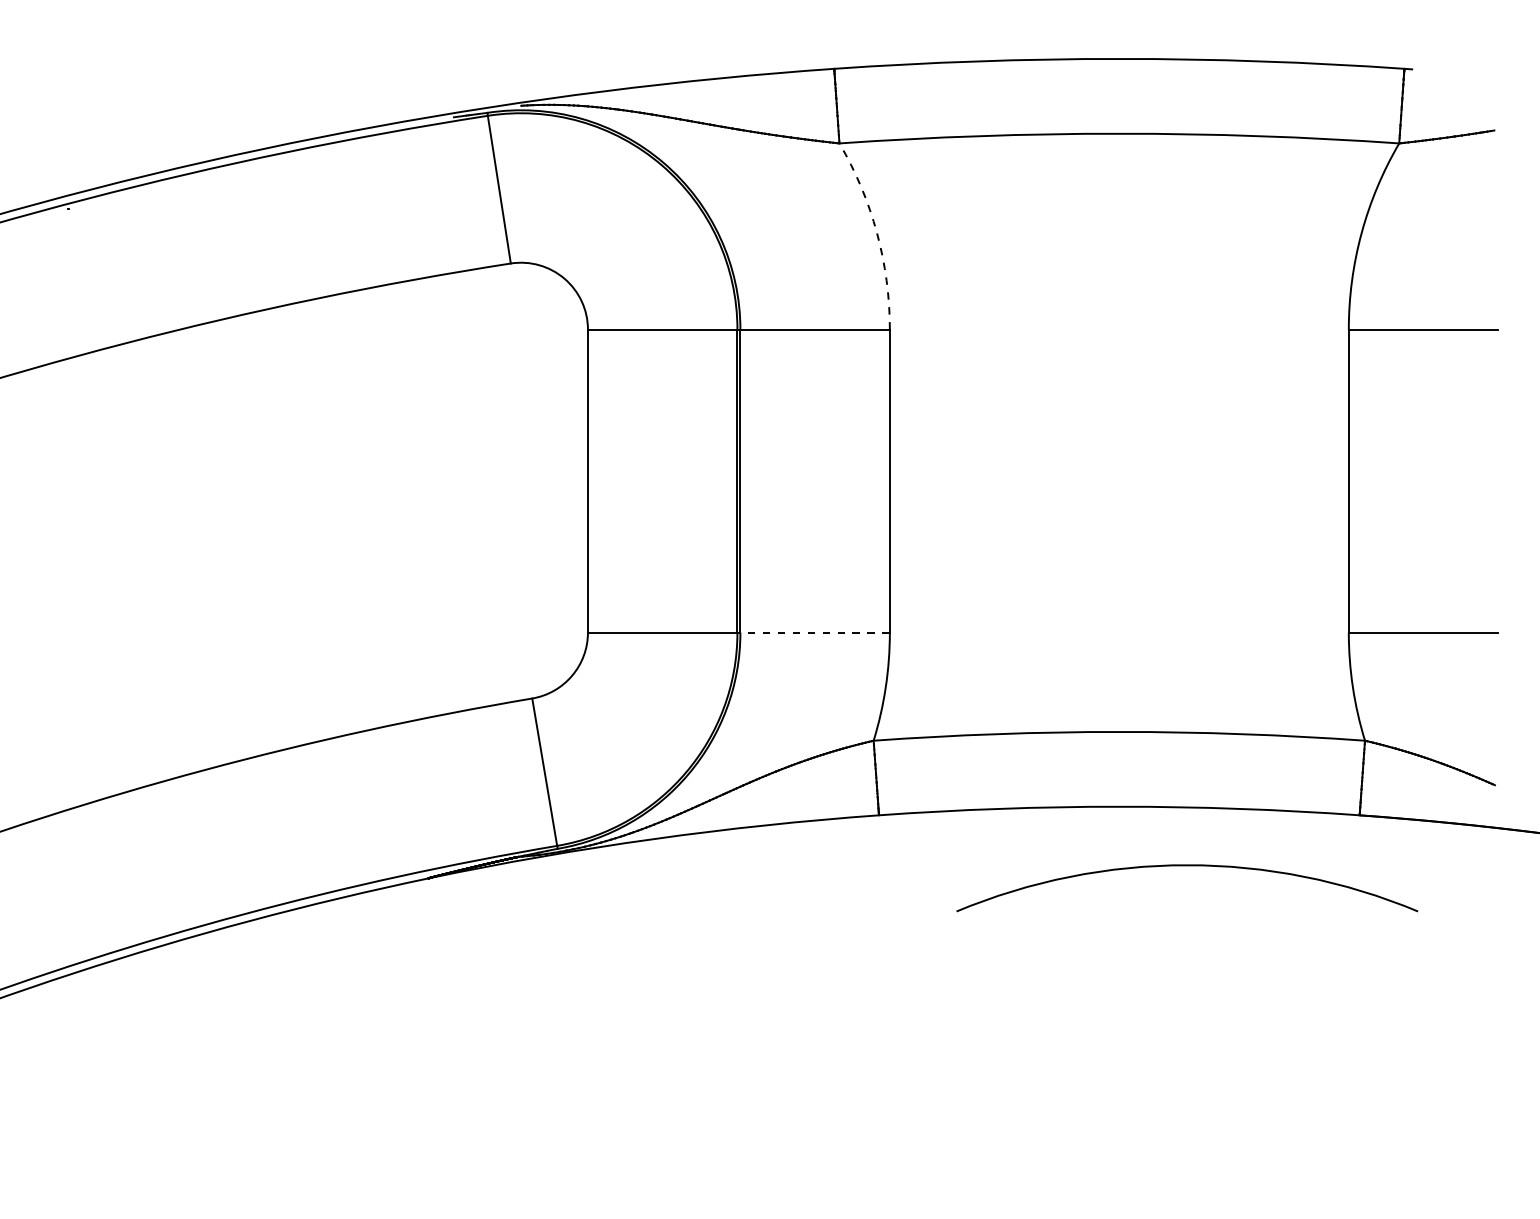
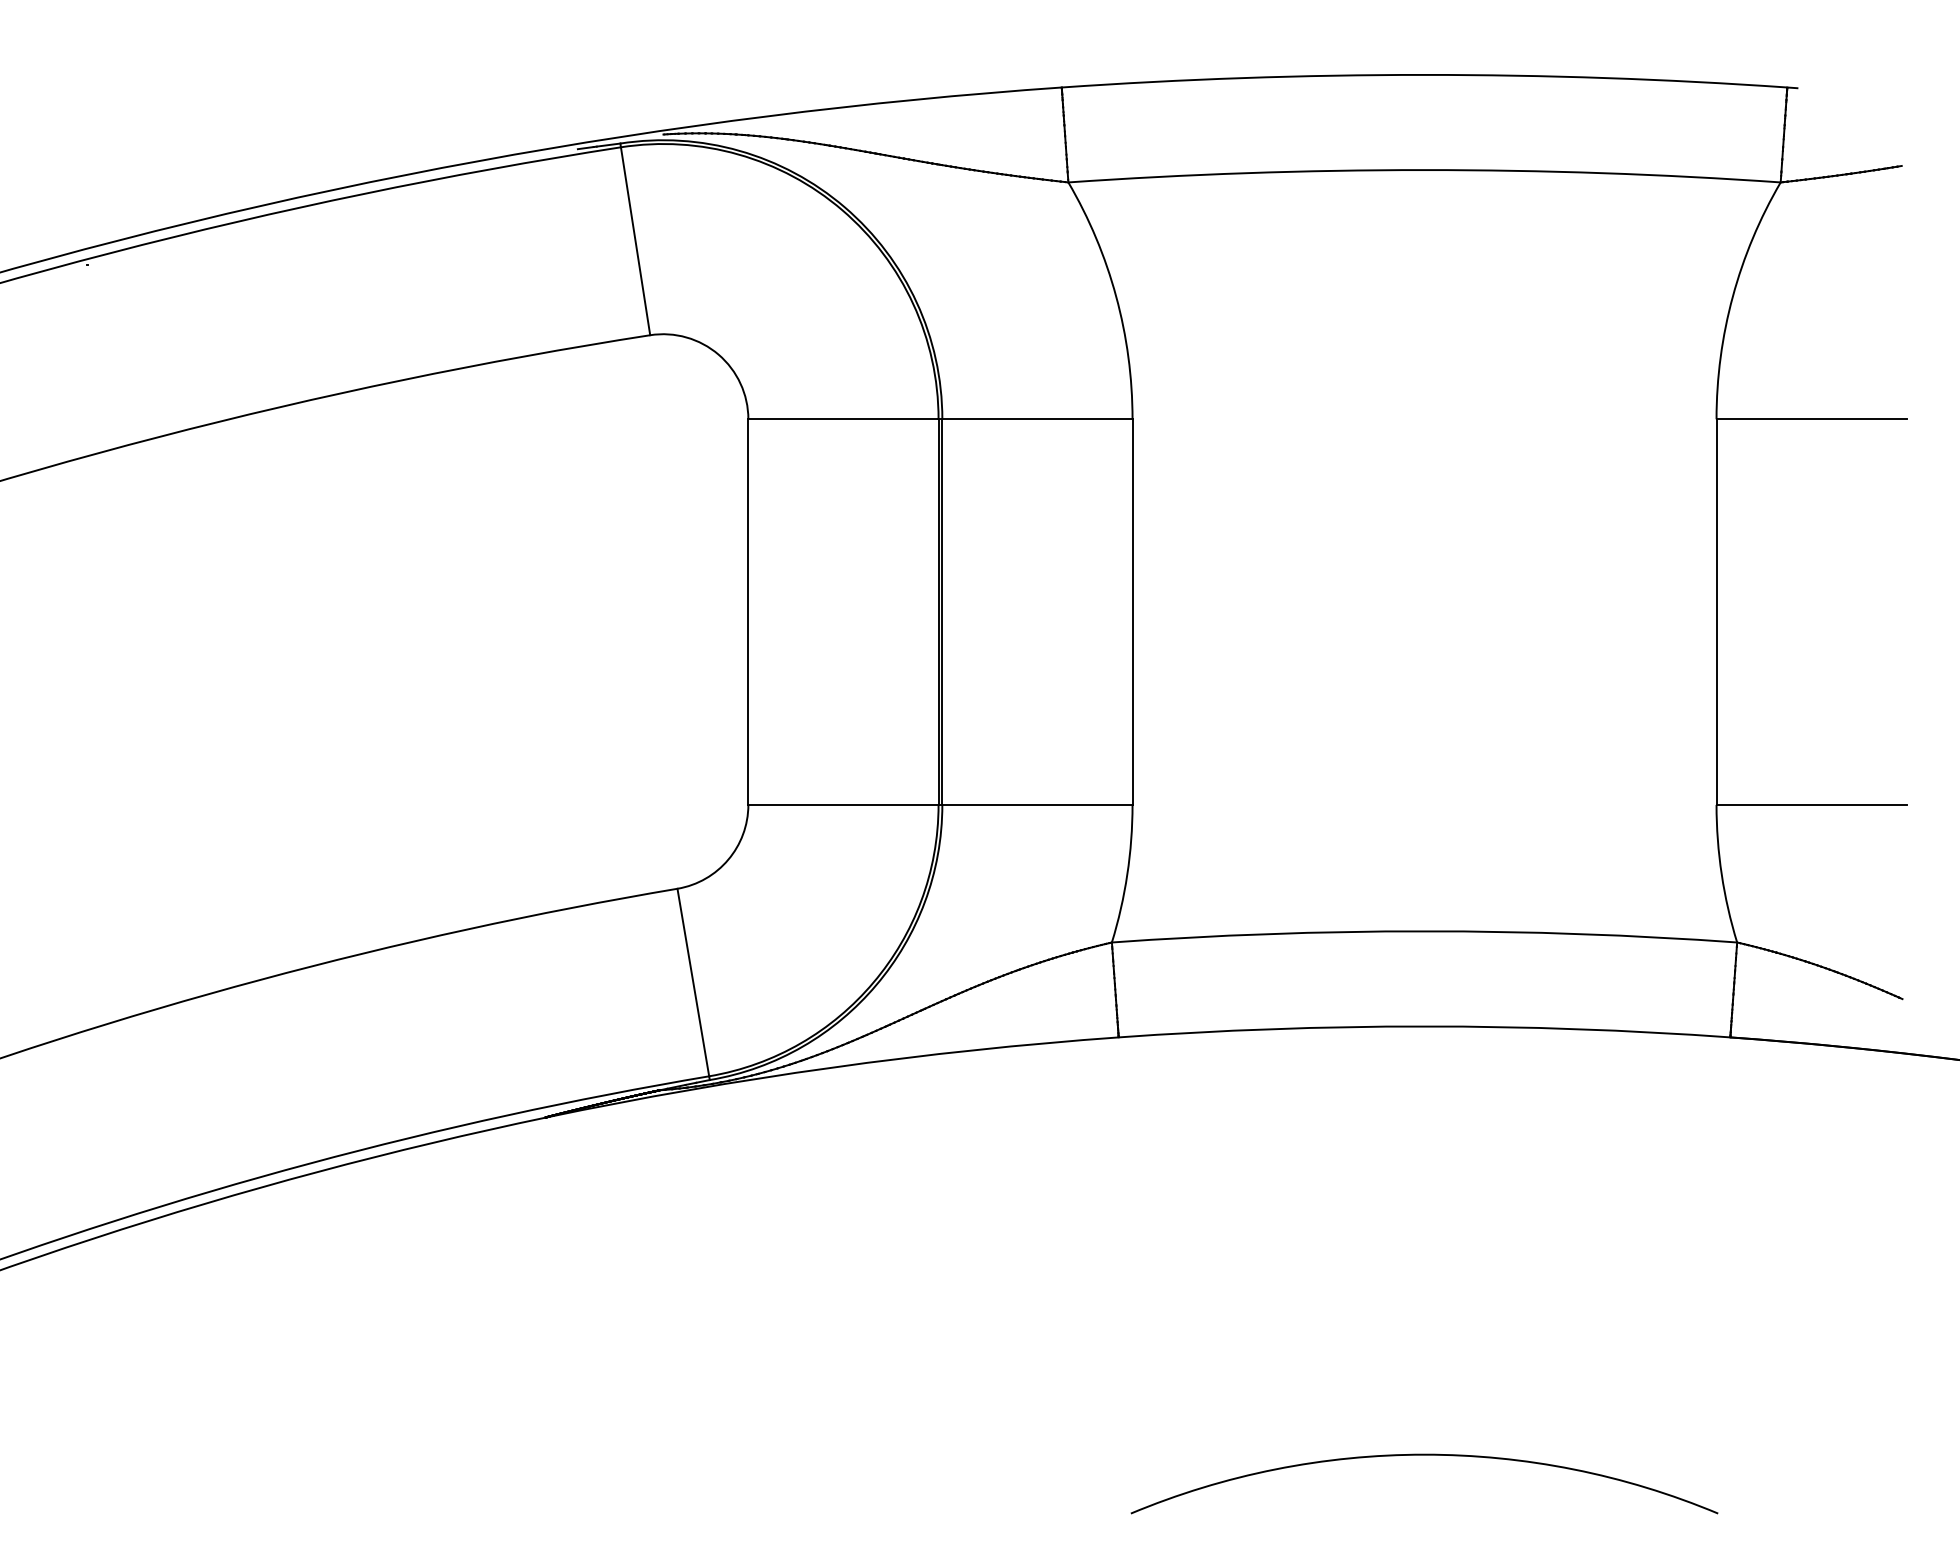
arc: (877, 233) -> (1116, 297), dashed -> solid
line: (815, 632) -> (1037, 804), dashed -> solid
arc: (1187, 866) -> (1424, 1456), moved

